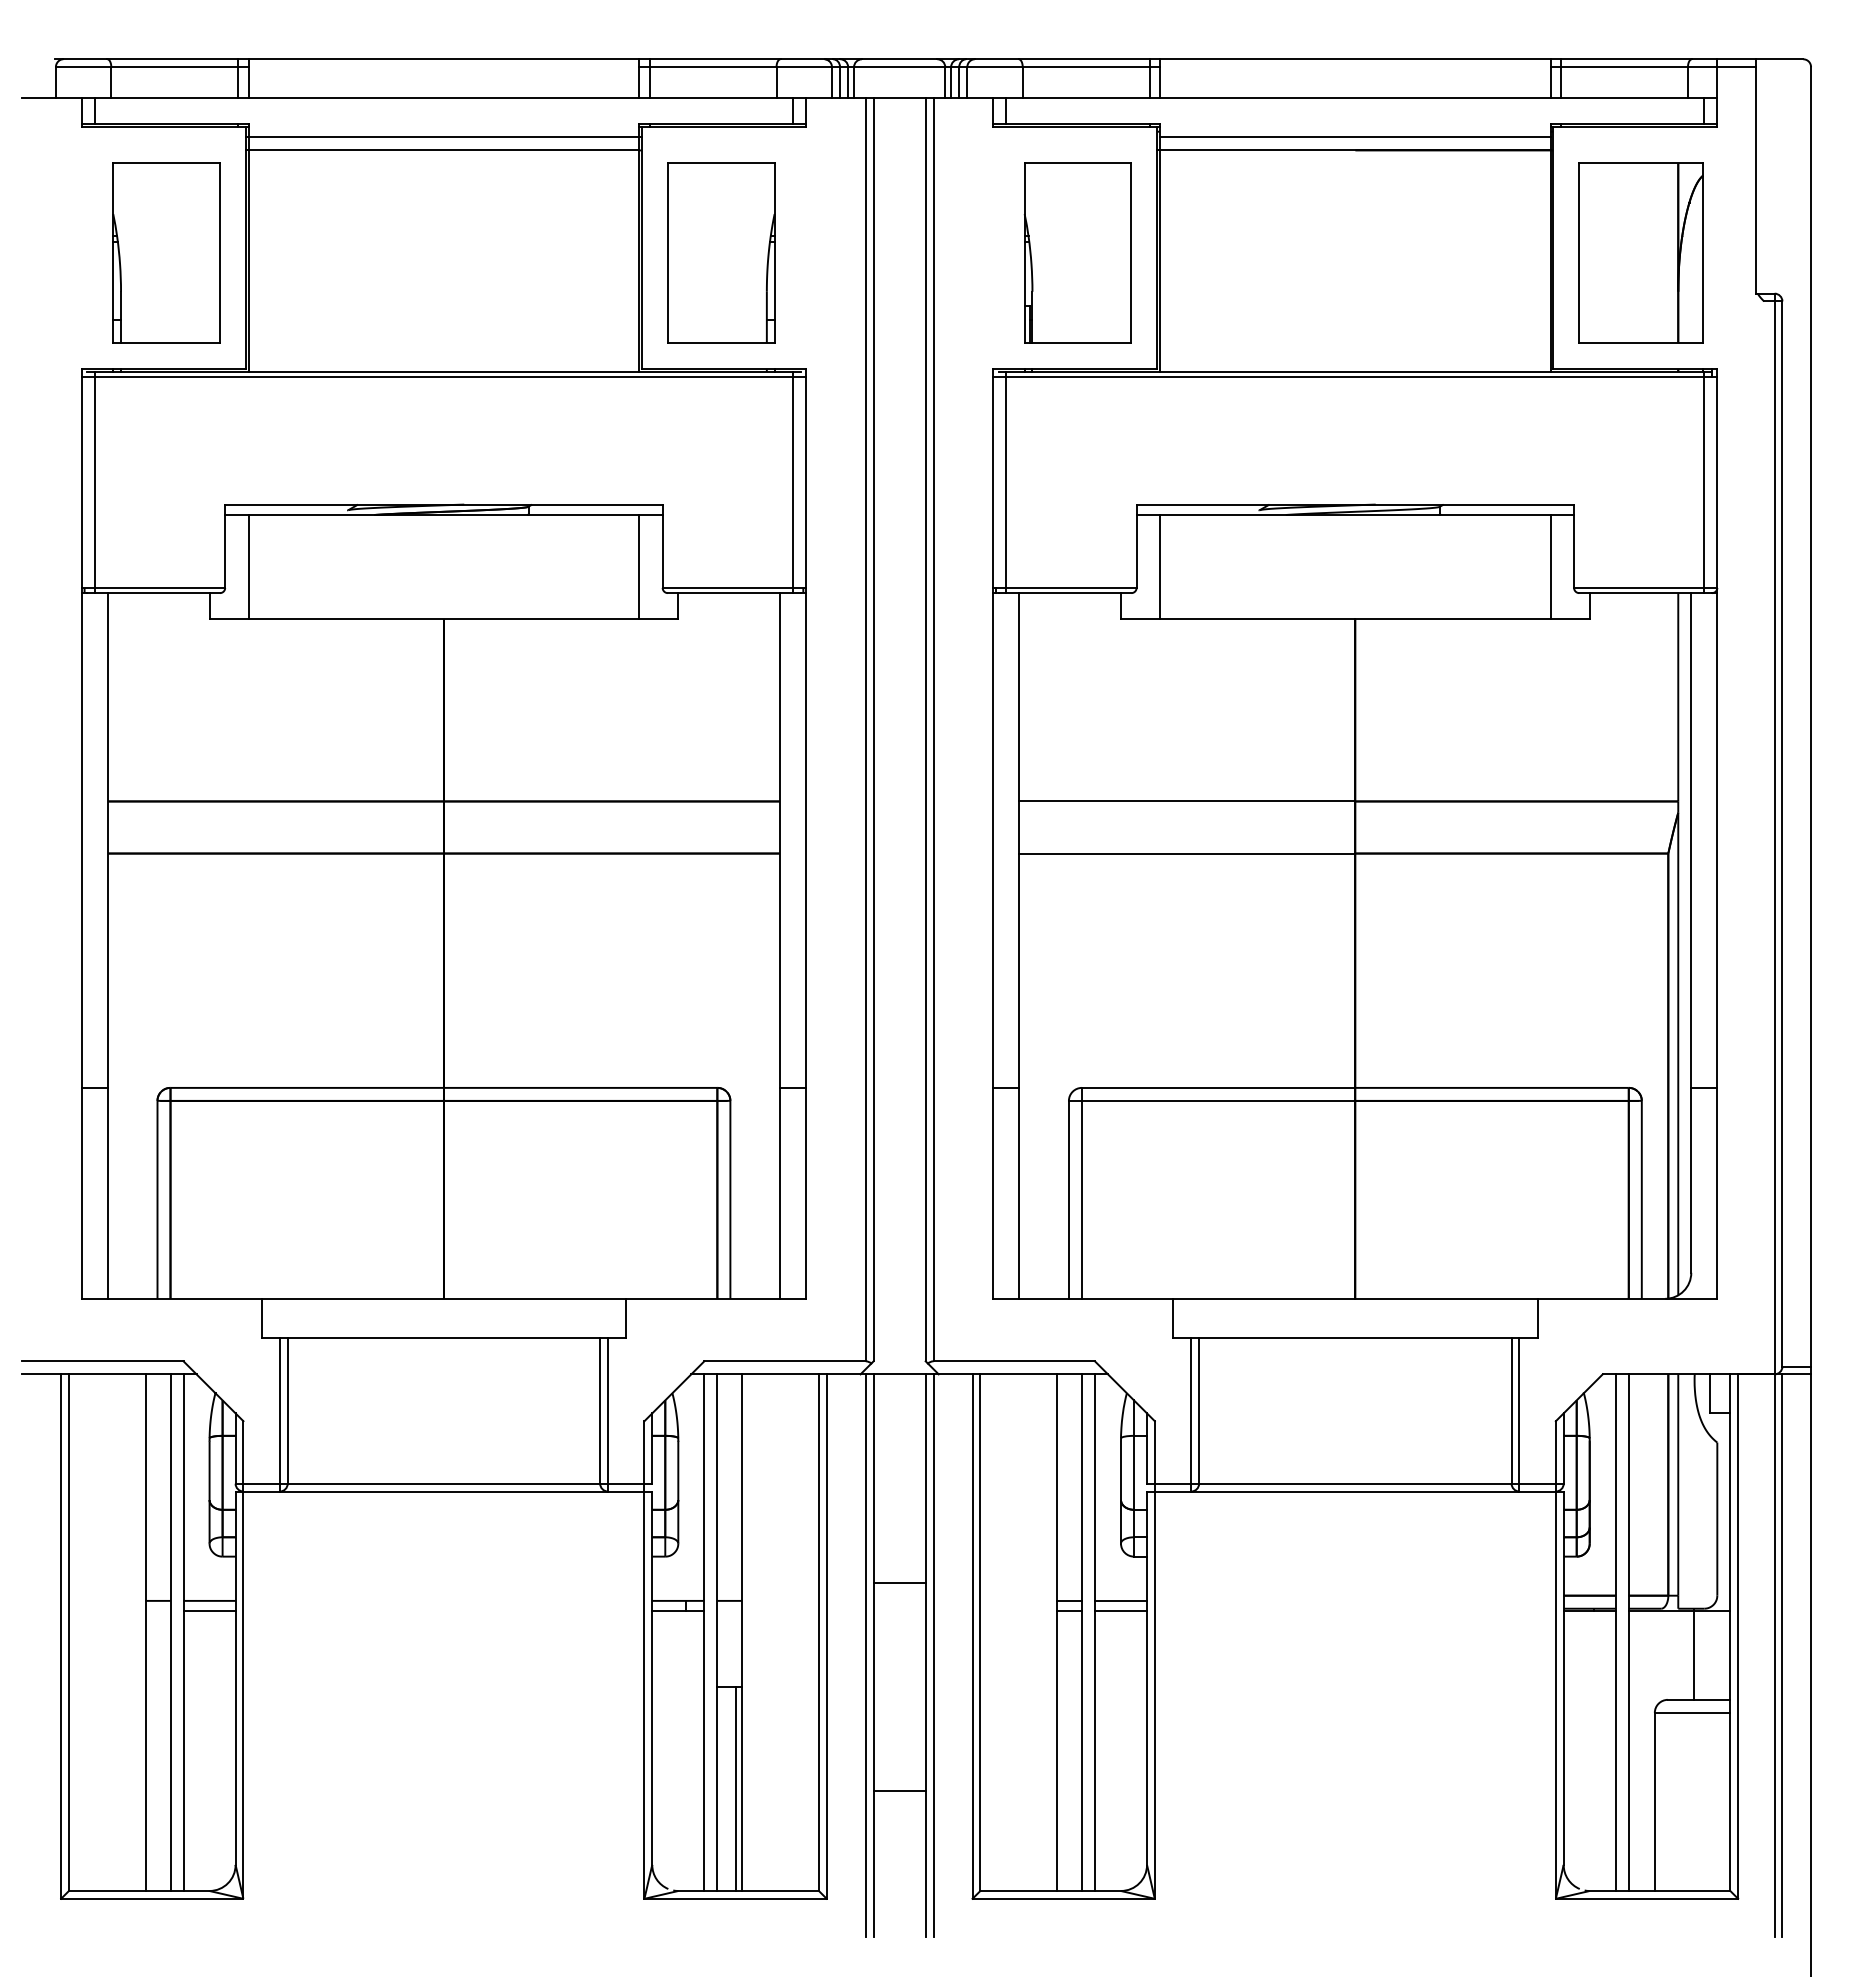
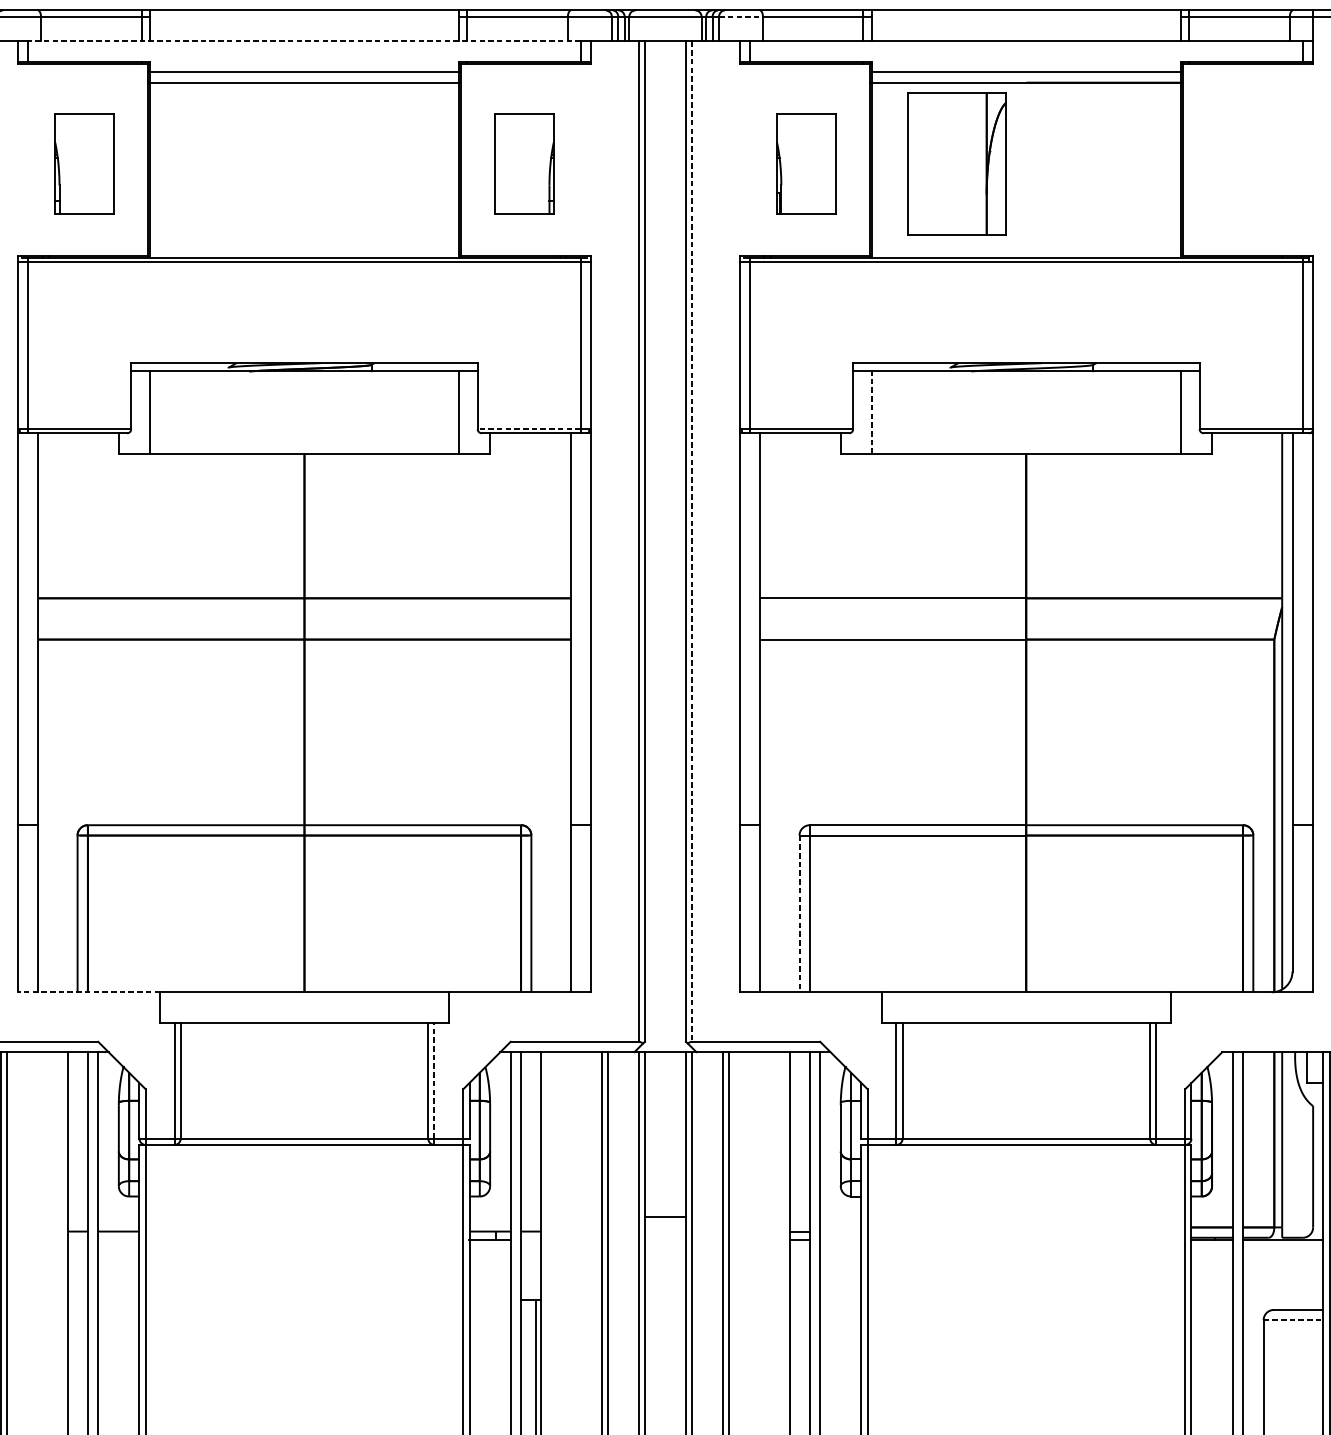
line: (995, 67) -> (741, 16), solid -> dashed
line: (443, 98) -> (304, 41), solid -> dashed
part: (166, 252) -> (84, 163), size x0.7
part: (721, 252) -> (524, 163), size x0.7
part: (1077, 252) -> (806, 163), size x0.7
part: (1640, 252) -> (956, 163), moved
line: (1160, 566) -> (872, 412), solid -> dashed
line: (727, 587) -> (529, 428), solid -> dashed
line: (933, 730) -> (692, 542), solid -> dashed
line: (1068, 1199) -> (799, 913), solid -> dashed
line: (171, 1298) -> (88, 992), solid -> dashed
line: (608, 1410) -> (434, 1080), solid -> dashed
line: (1120, 1600) -> (840, 1231), removed
line: (209, 1611) -> (118, 1239), removed
line: (1120, 1611) -> (840, 1239), removed
line: (1693, 1653) -> (1294, 1273), removed
line: (1692, 1712) -> (1293, 1319), solid -> dashed
line: (899, 1790) -> (665, 1381), removed

